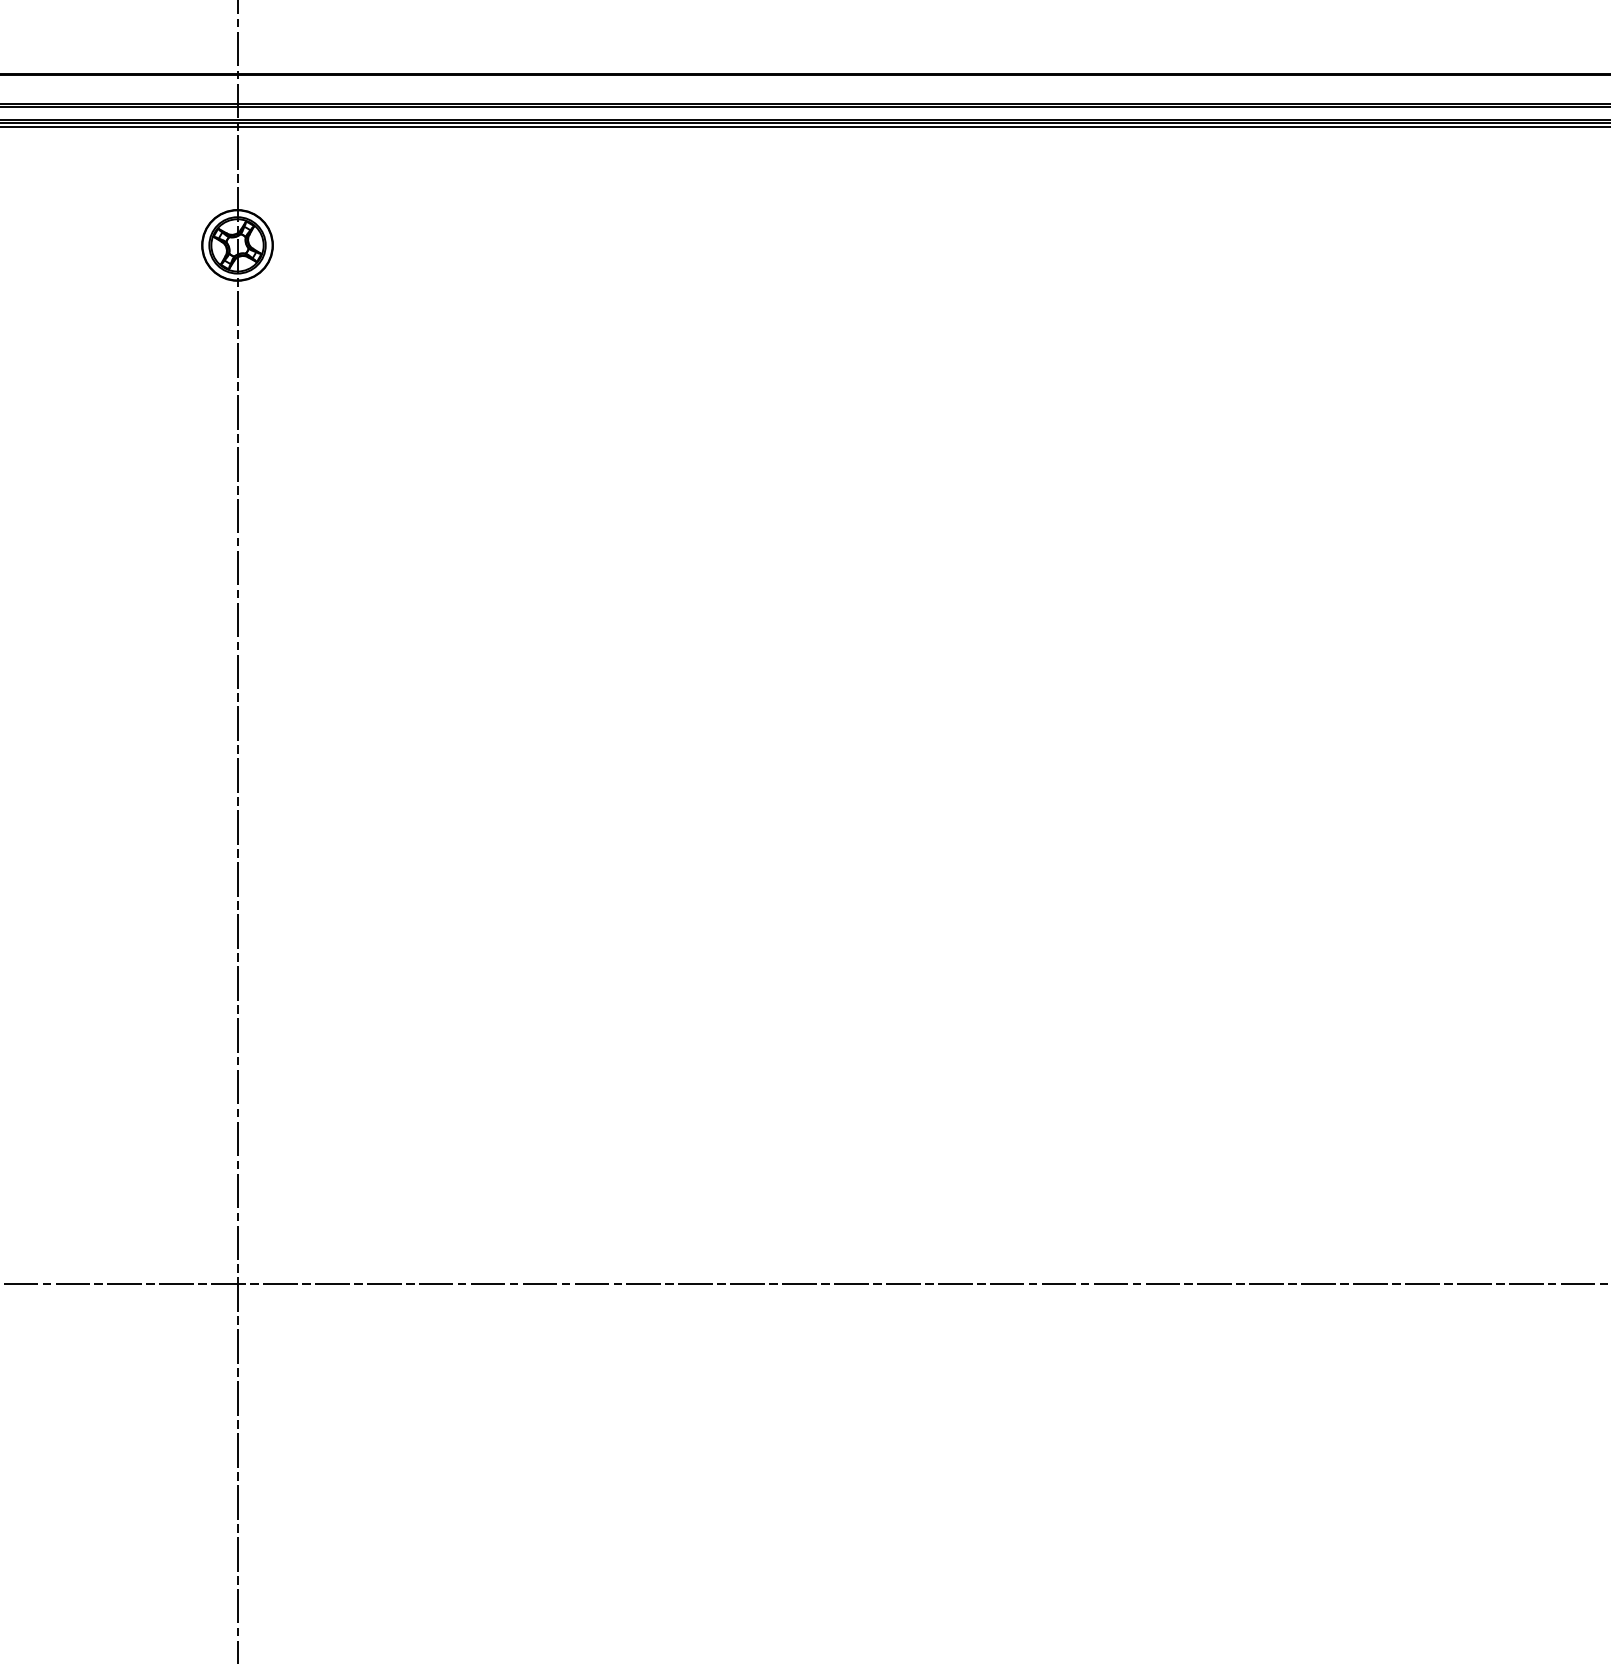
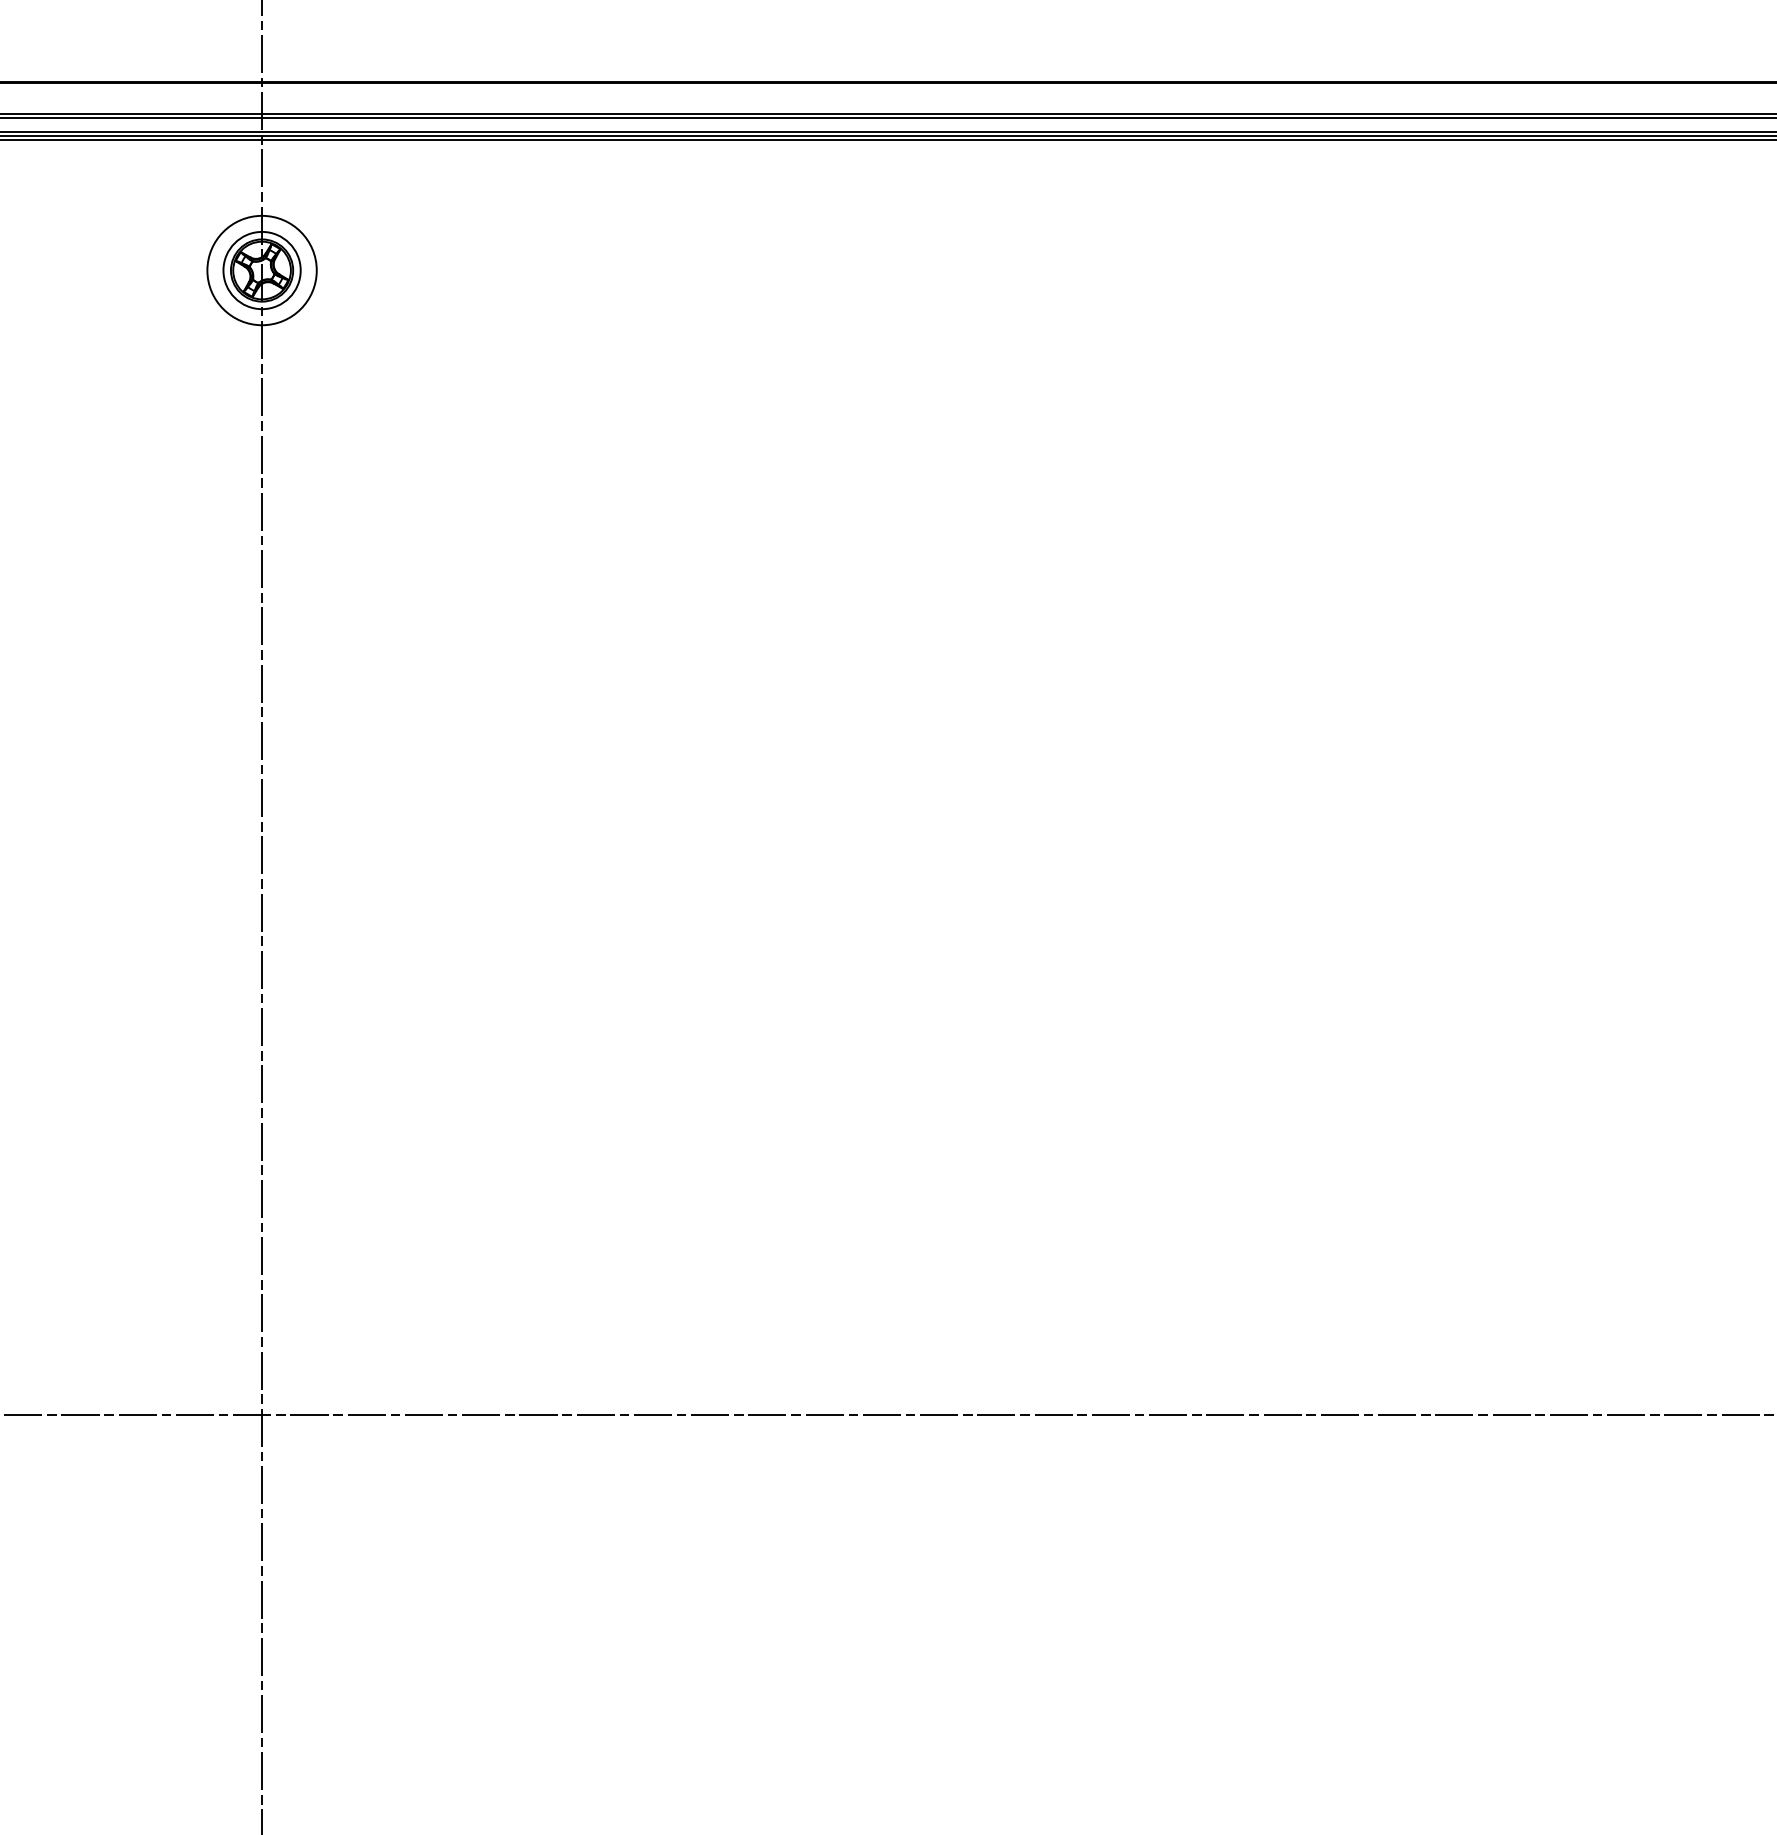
circle: (237, 245) -> (262, 270), size x1.4

